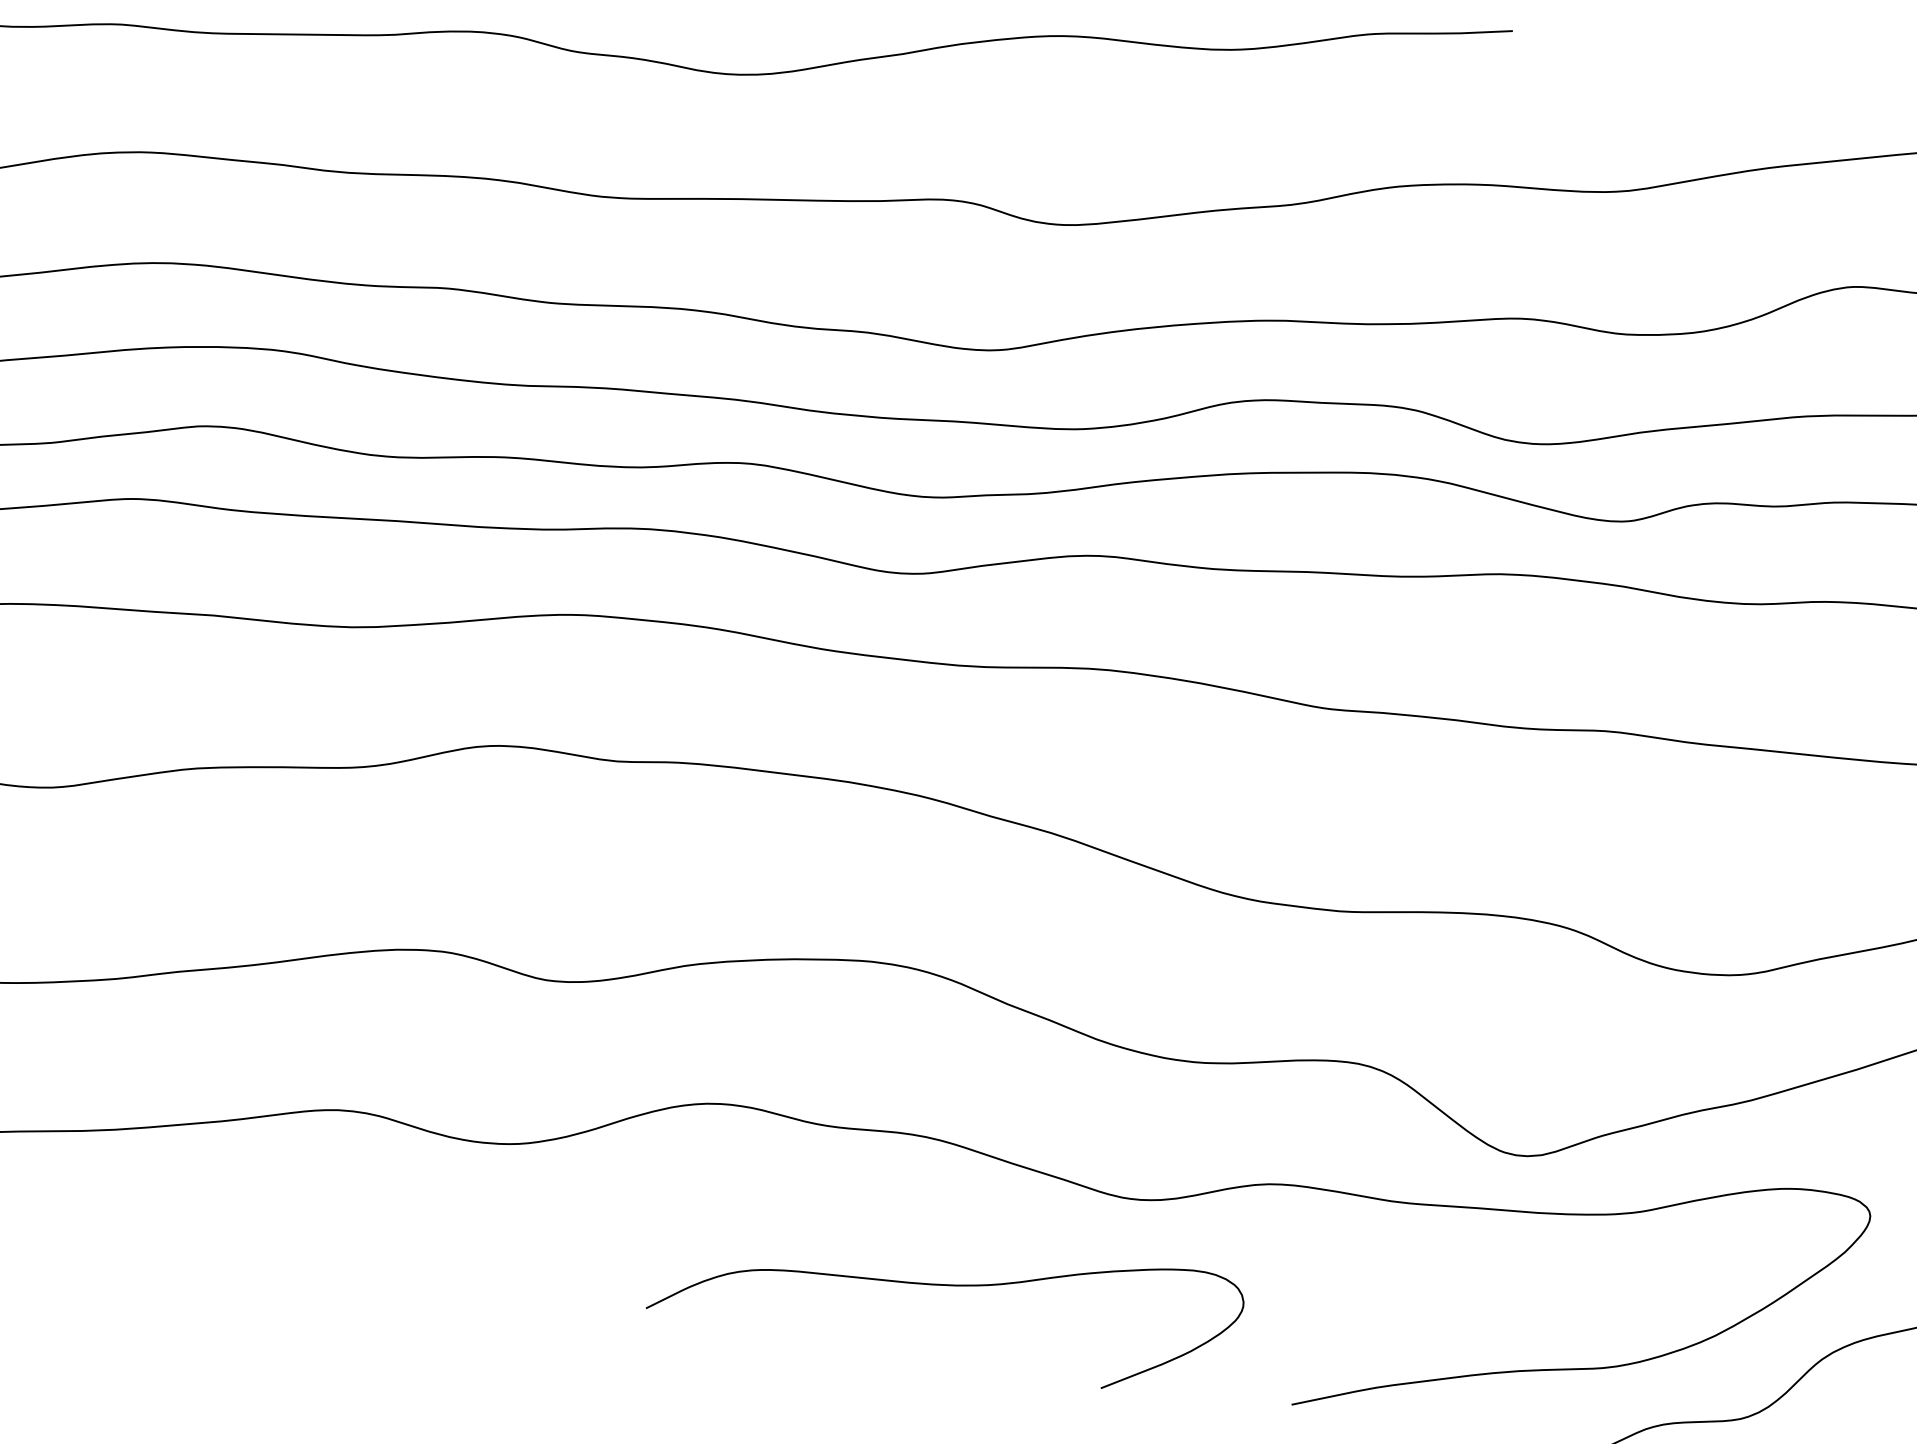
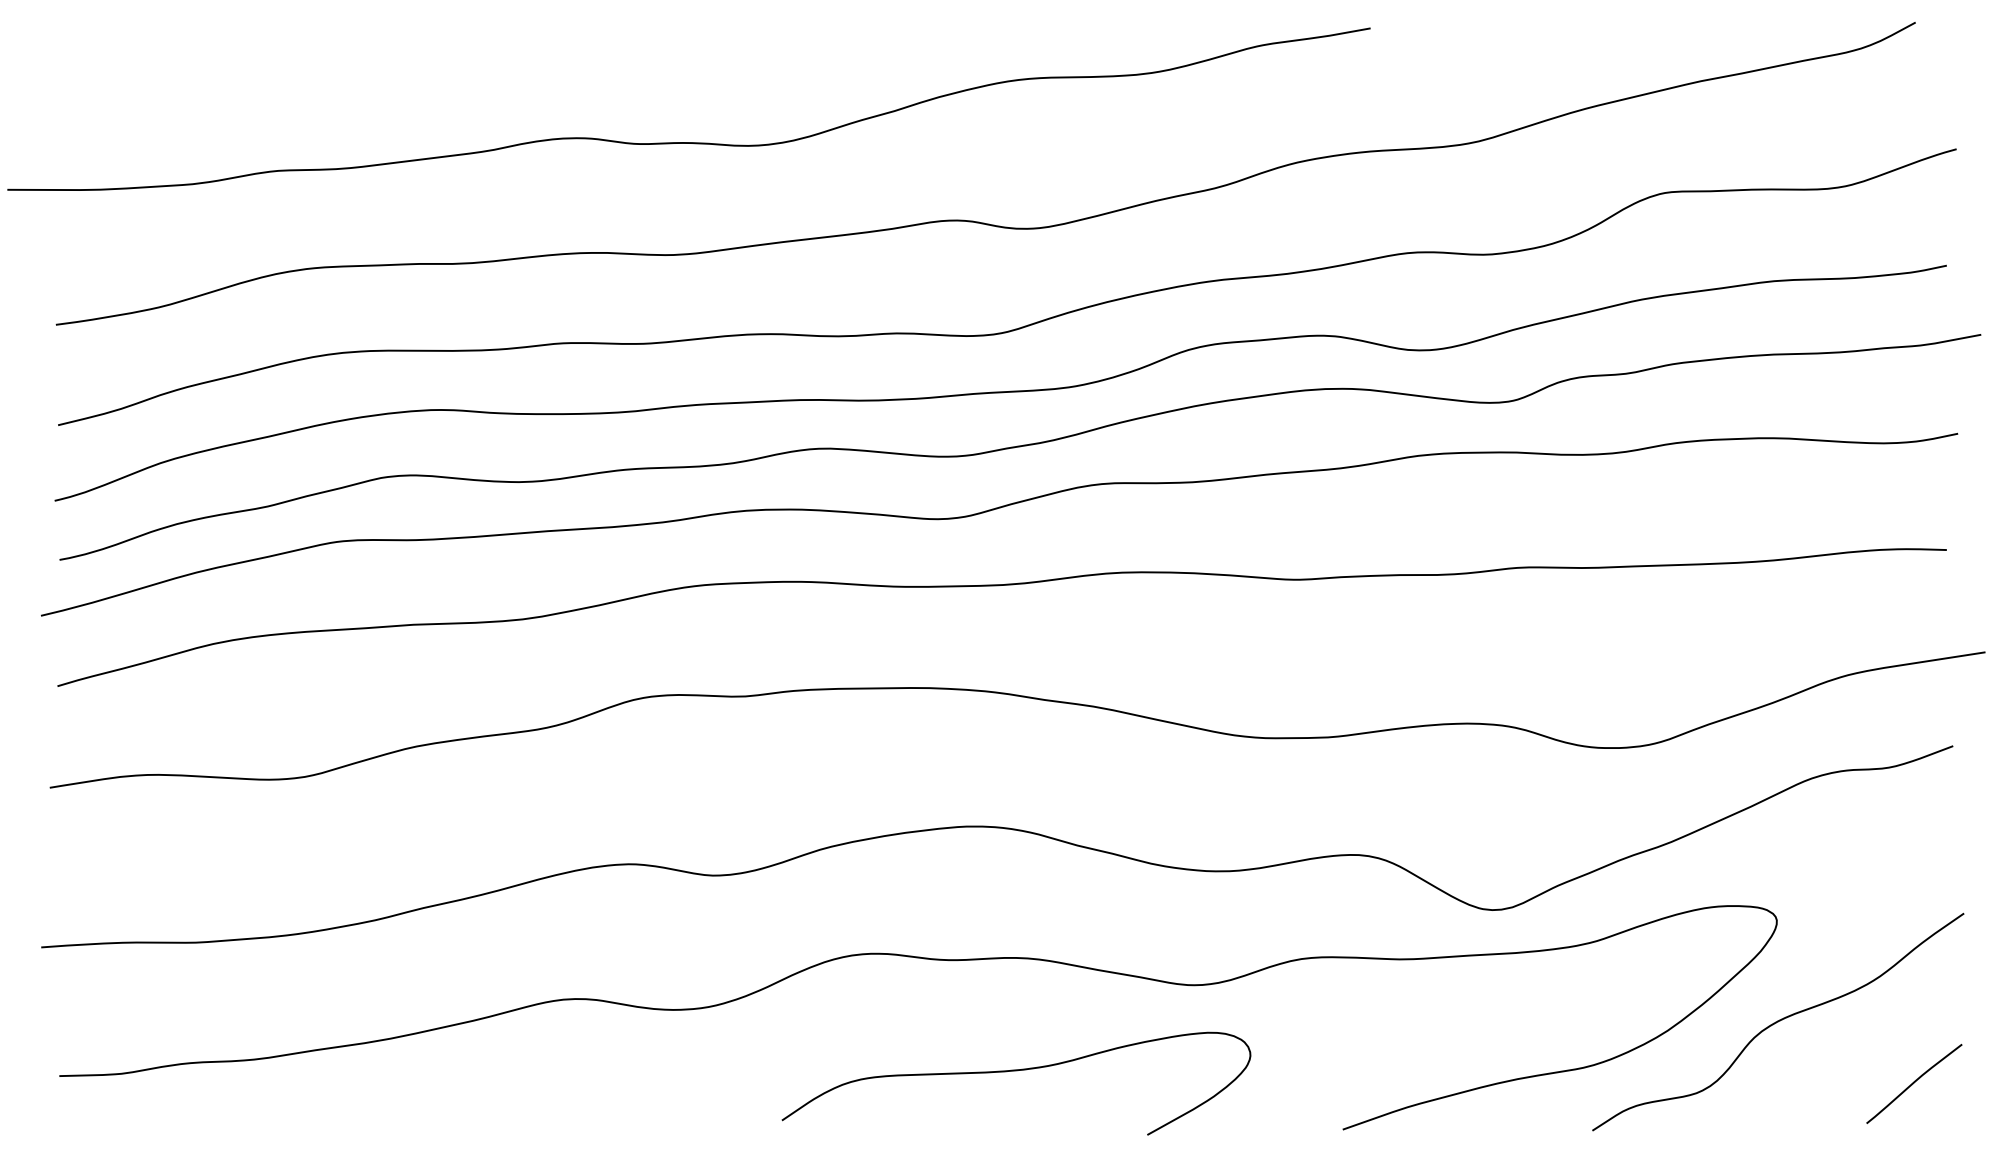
curve: (947, 1286) -> (1016, 1071), moved

